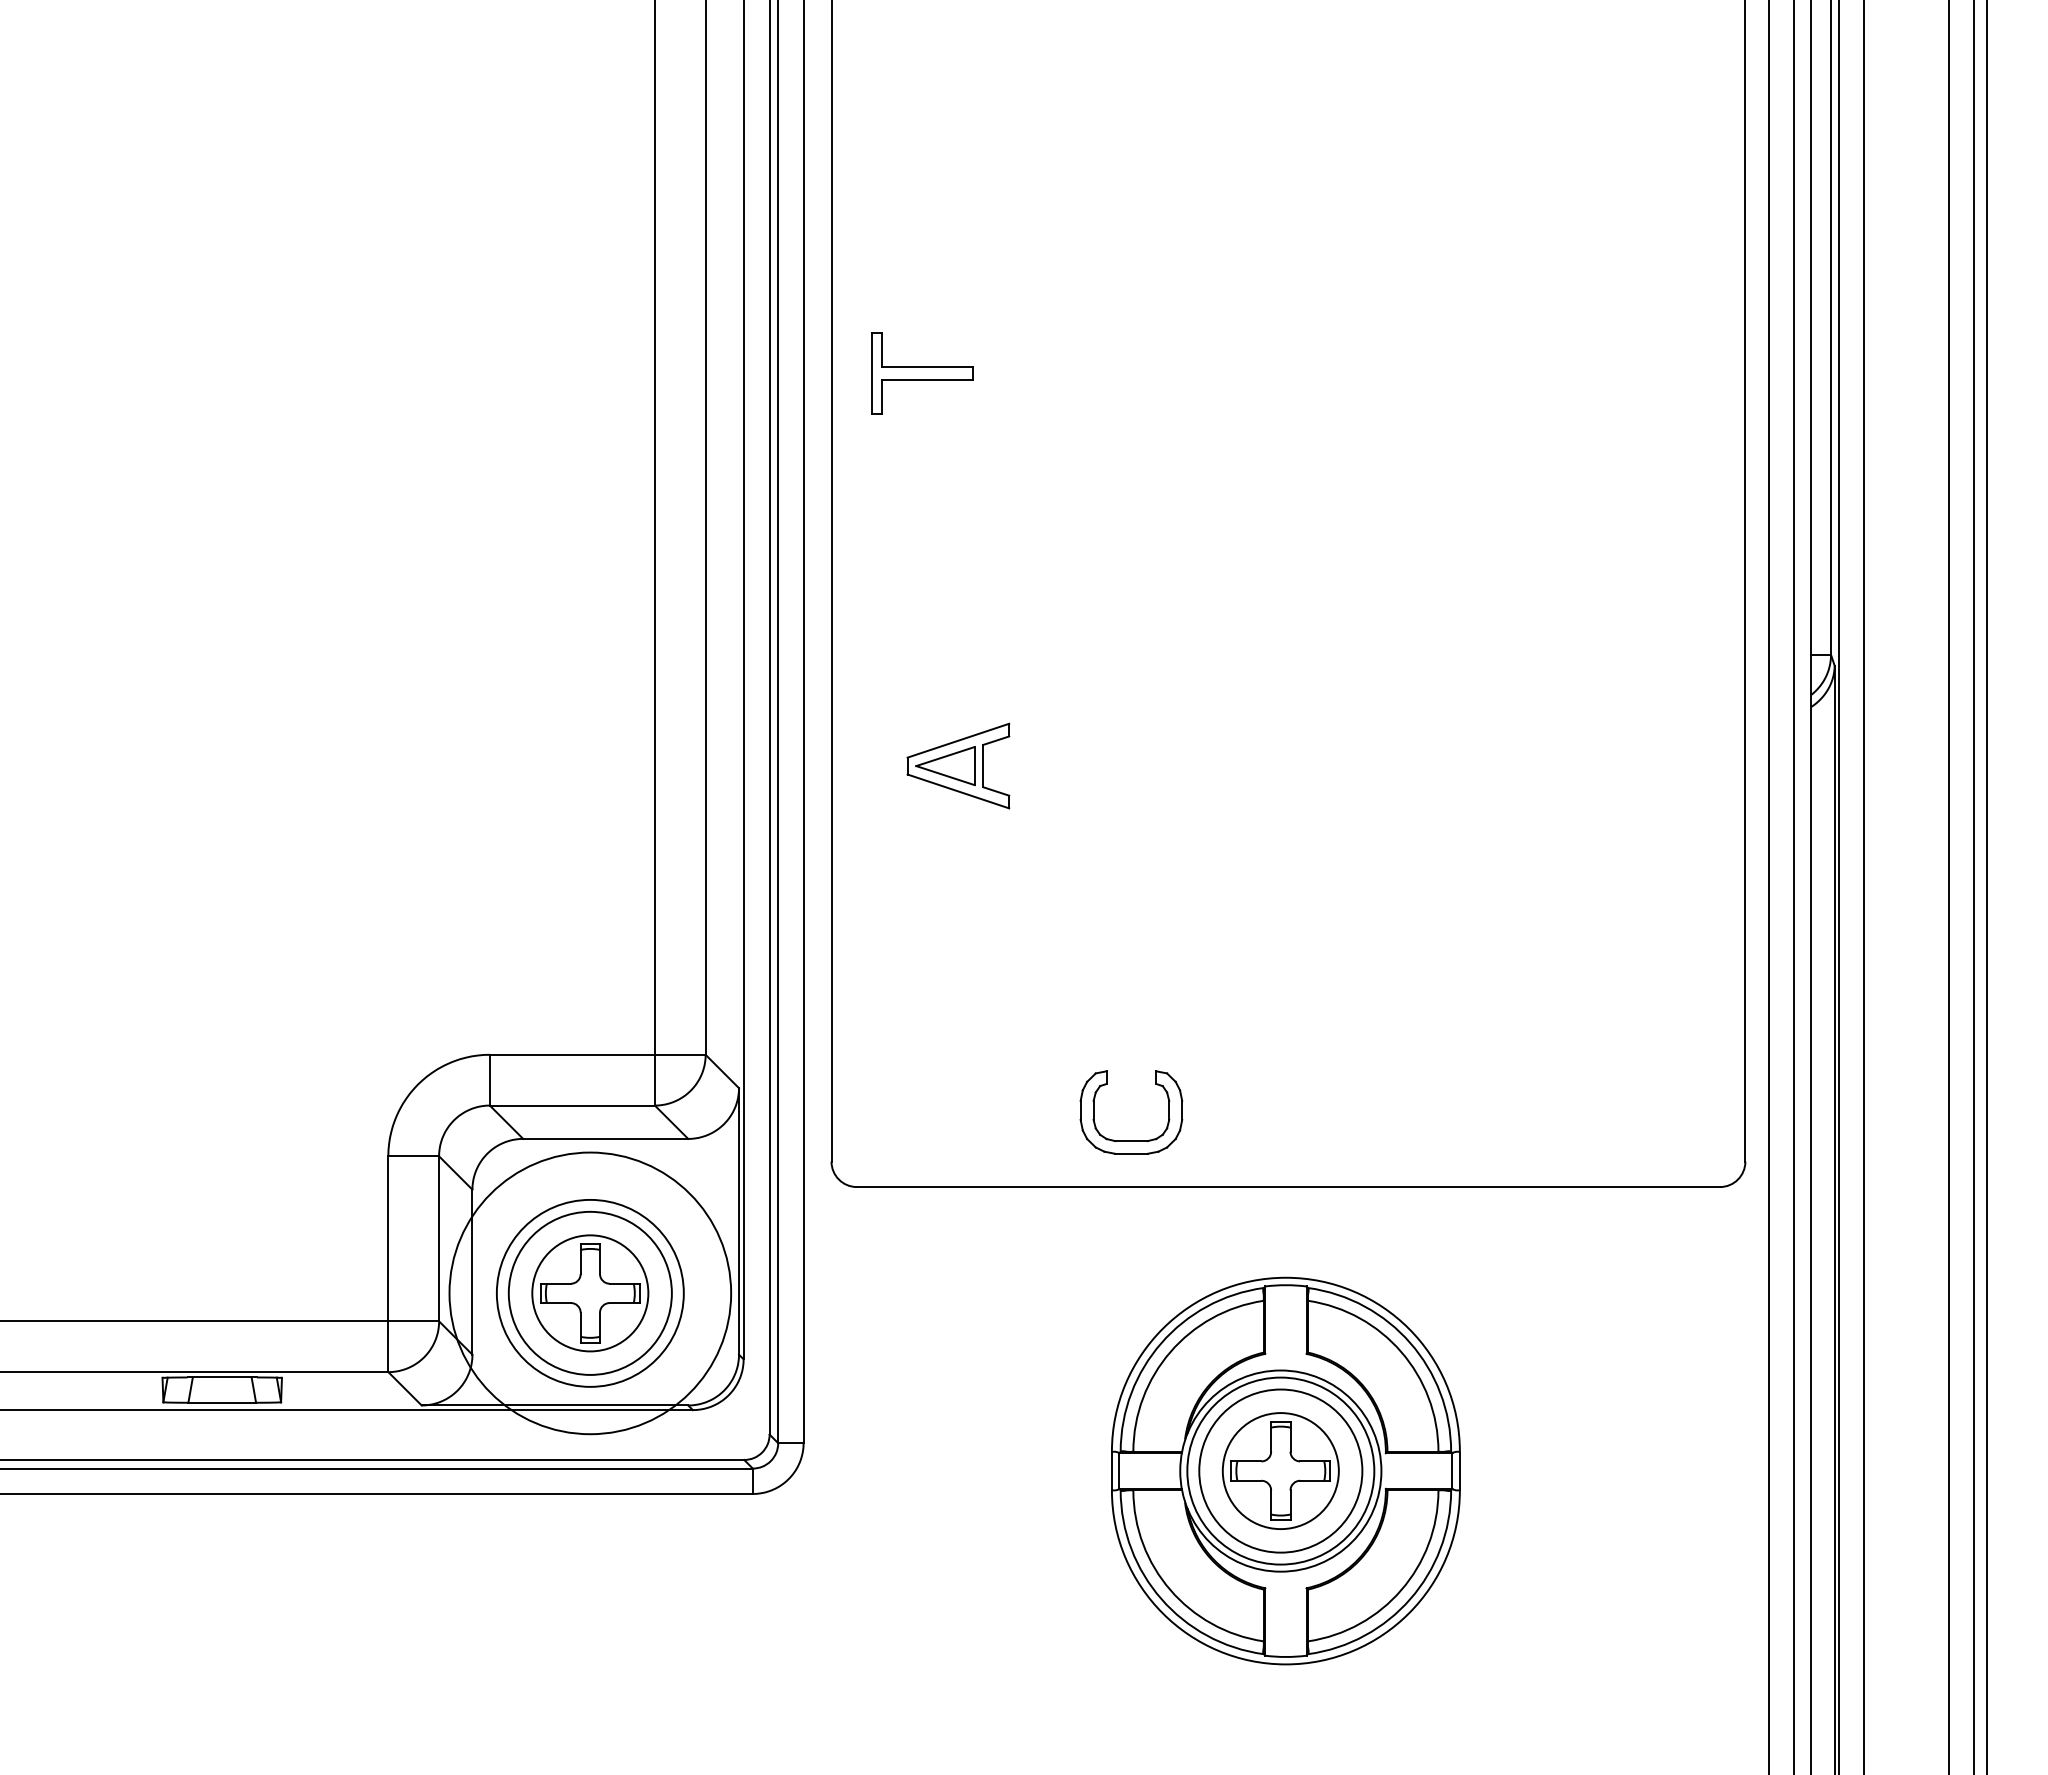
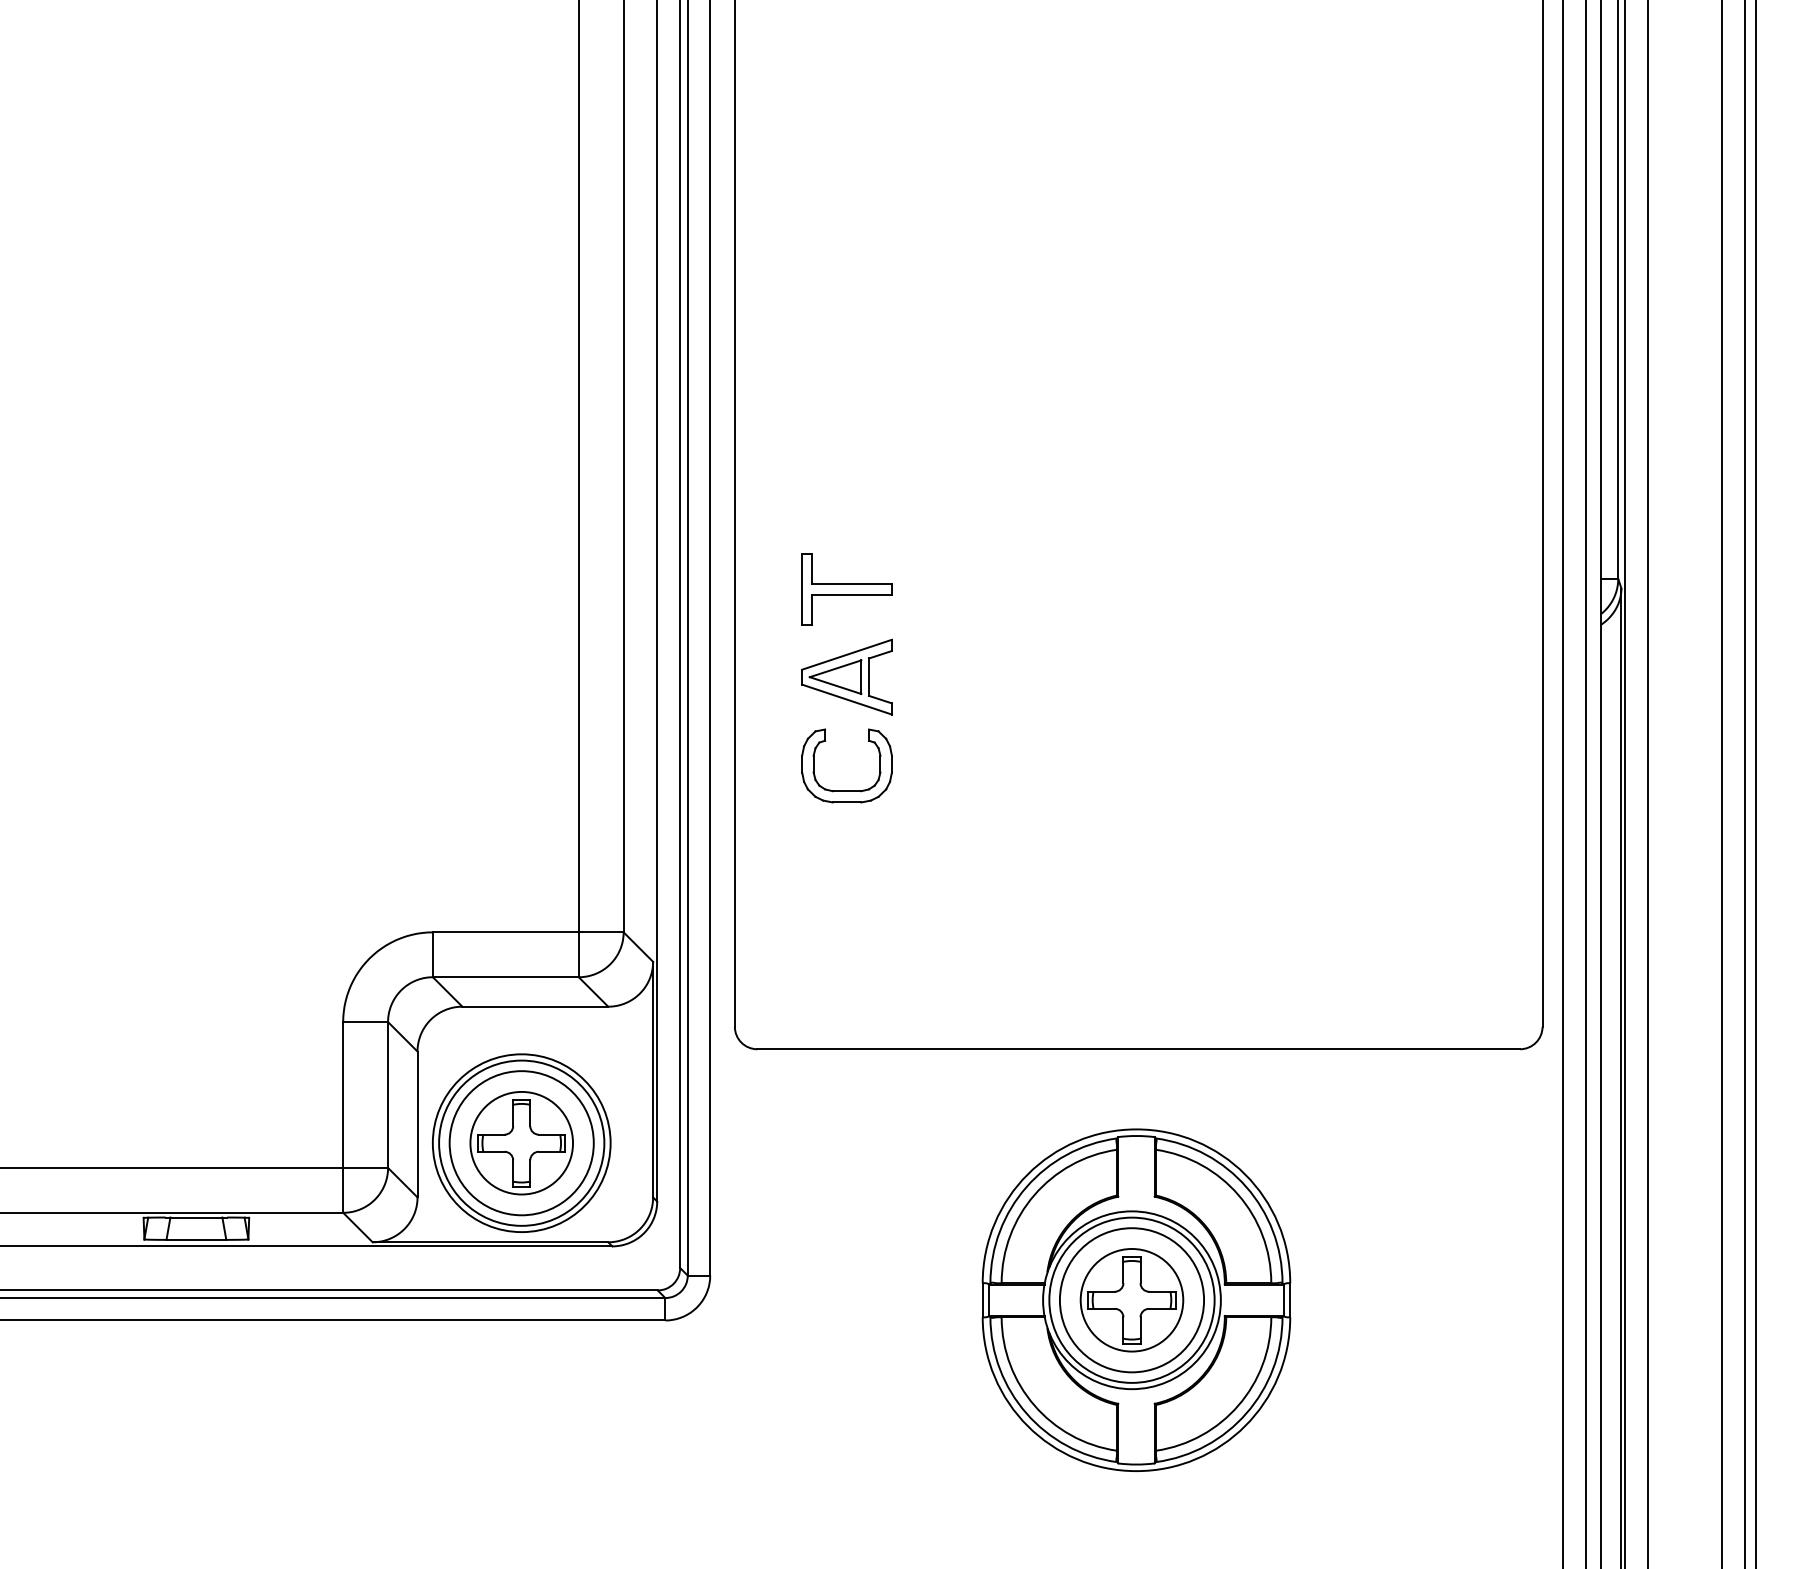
part: (922, 373) -> (847, 589), moved
part: (1131, 1140) -> (847, 790), moved
circle: (589, 1292) -> (520, 1142), size x0.71

